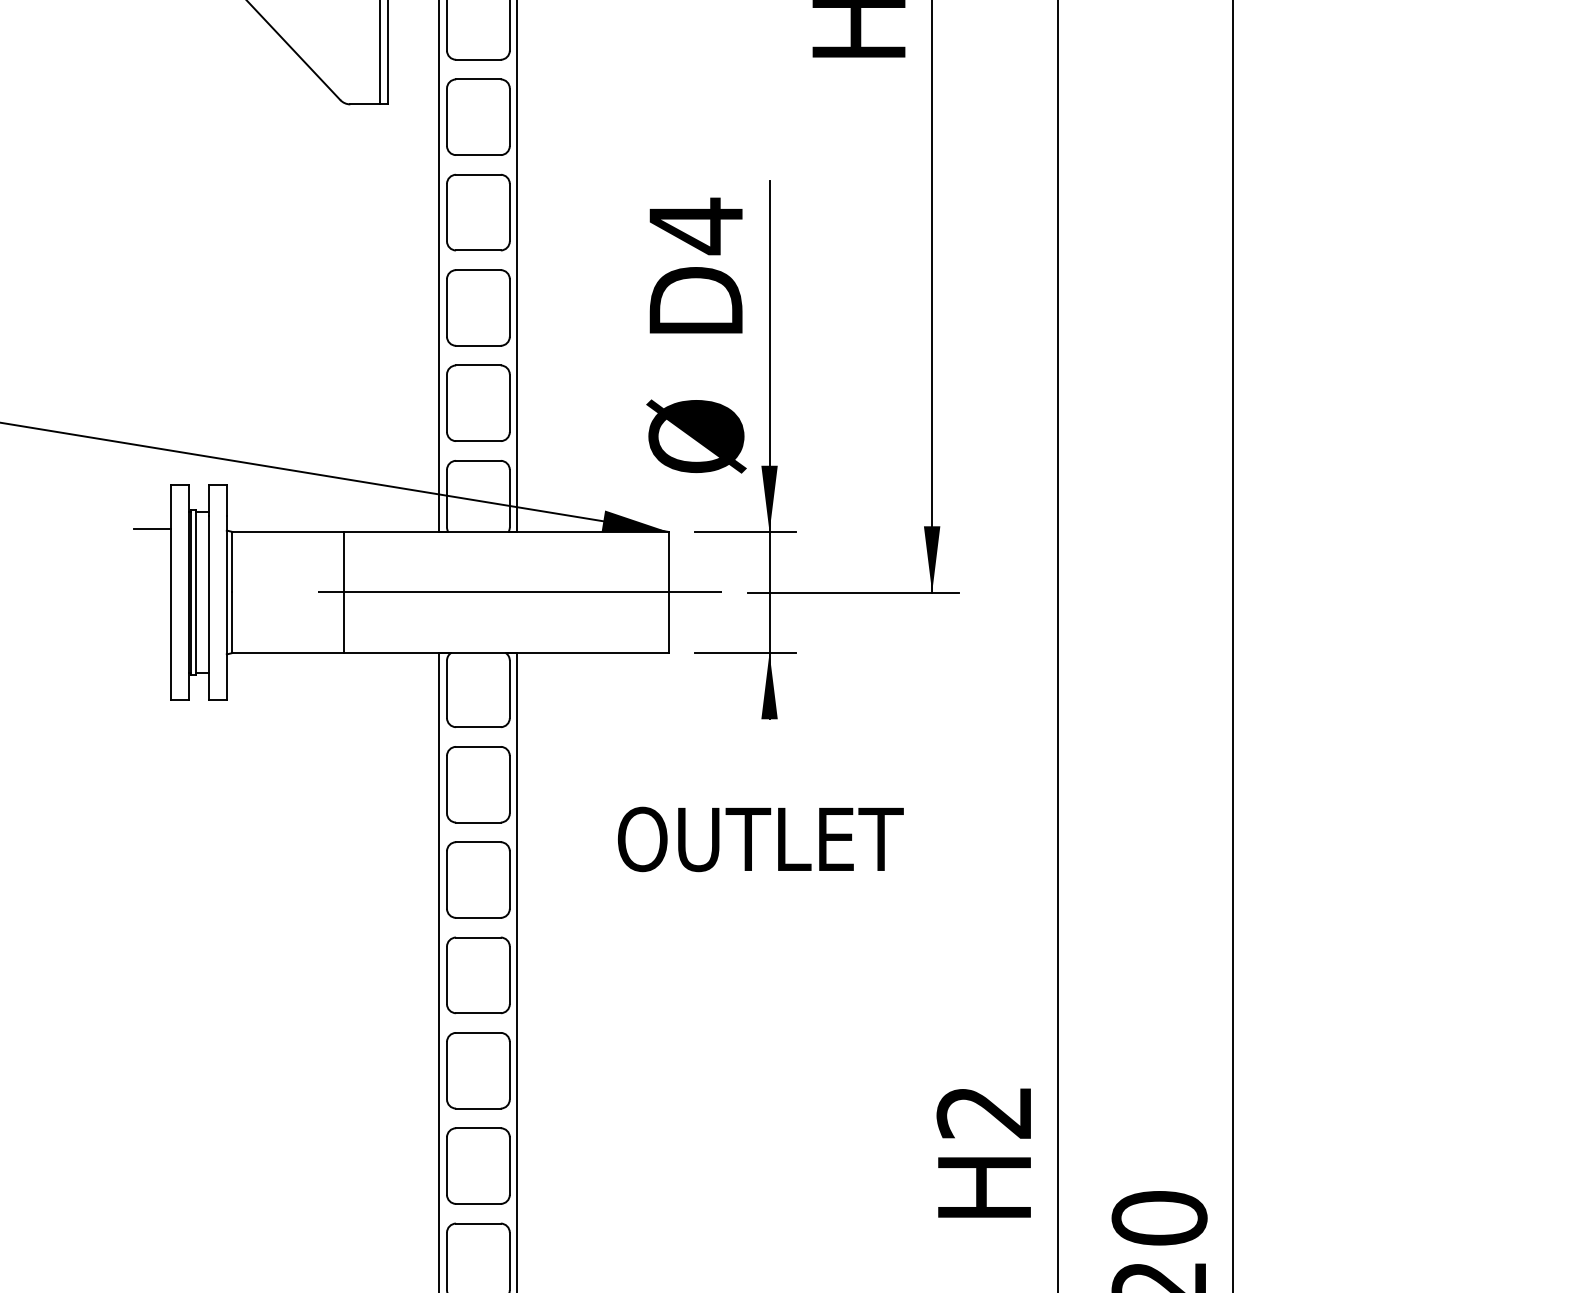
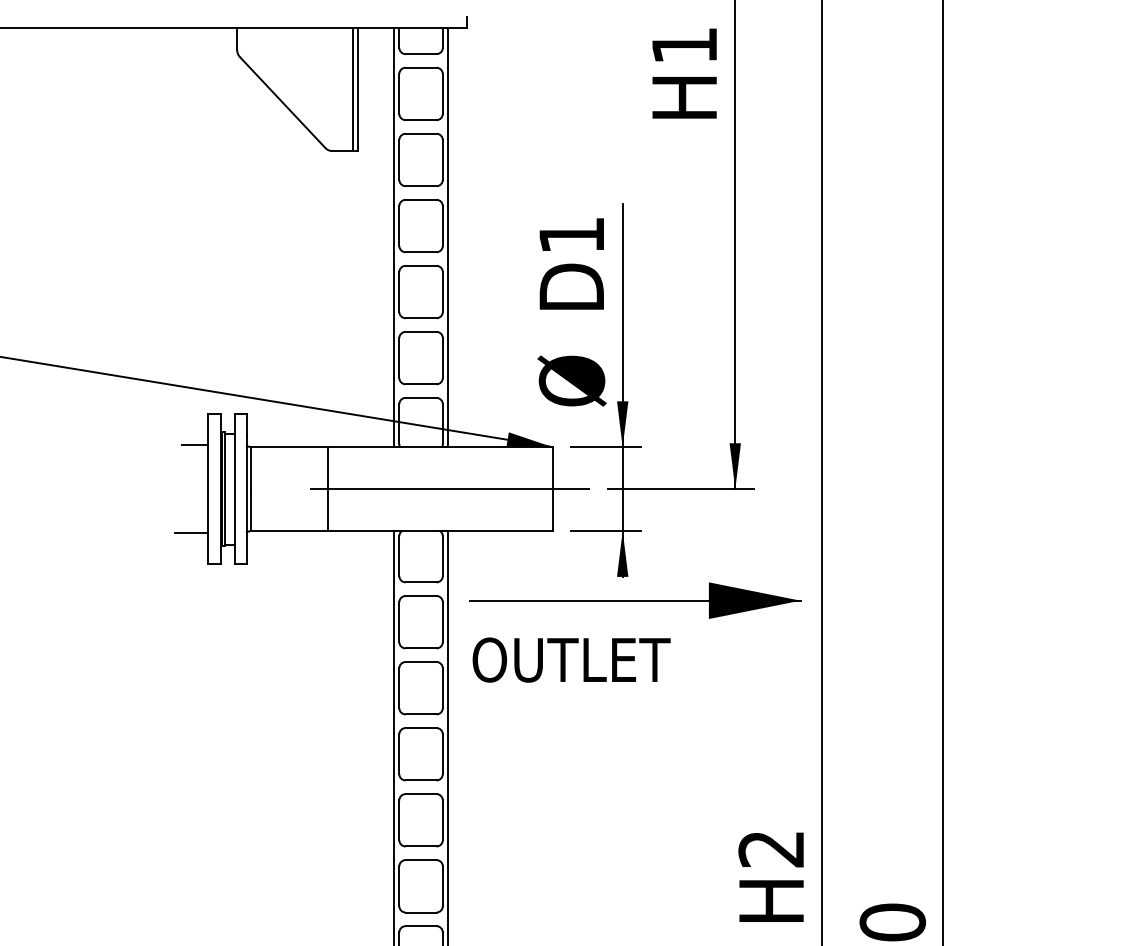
text: (695, 226) -> (571, 235), D4 -> D1
line: (146, 656) -> (191, 533), added
part: (788, 753) -> (635, 600), added
text: (760, 838) -> (571, 659), moved

